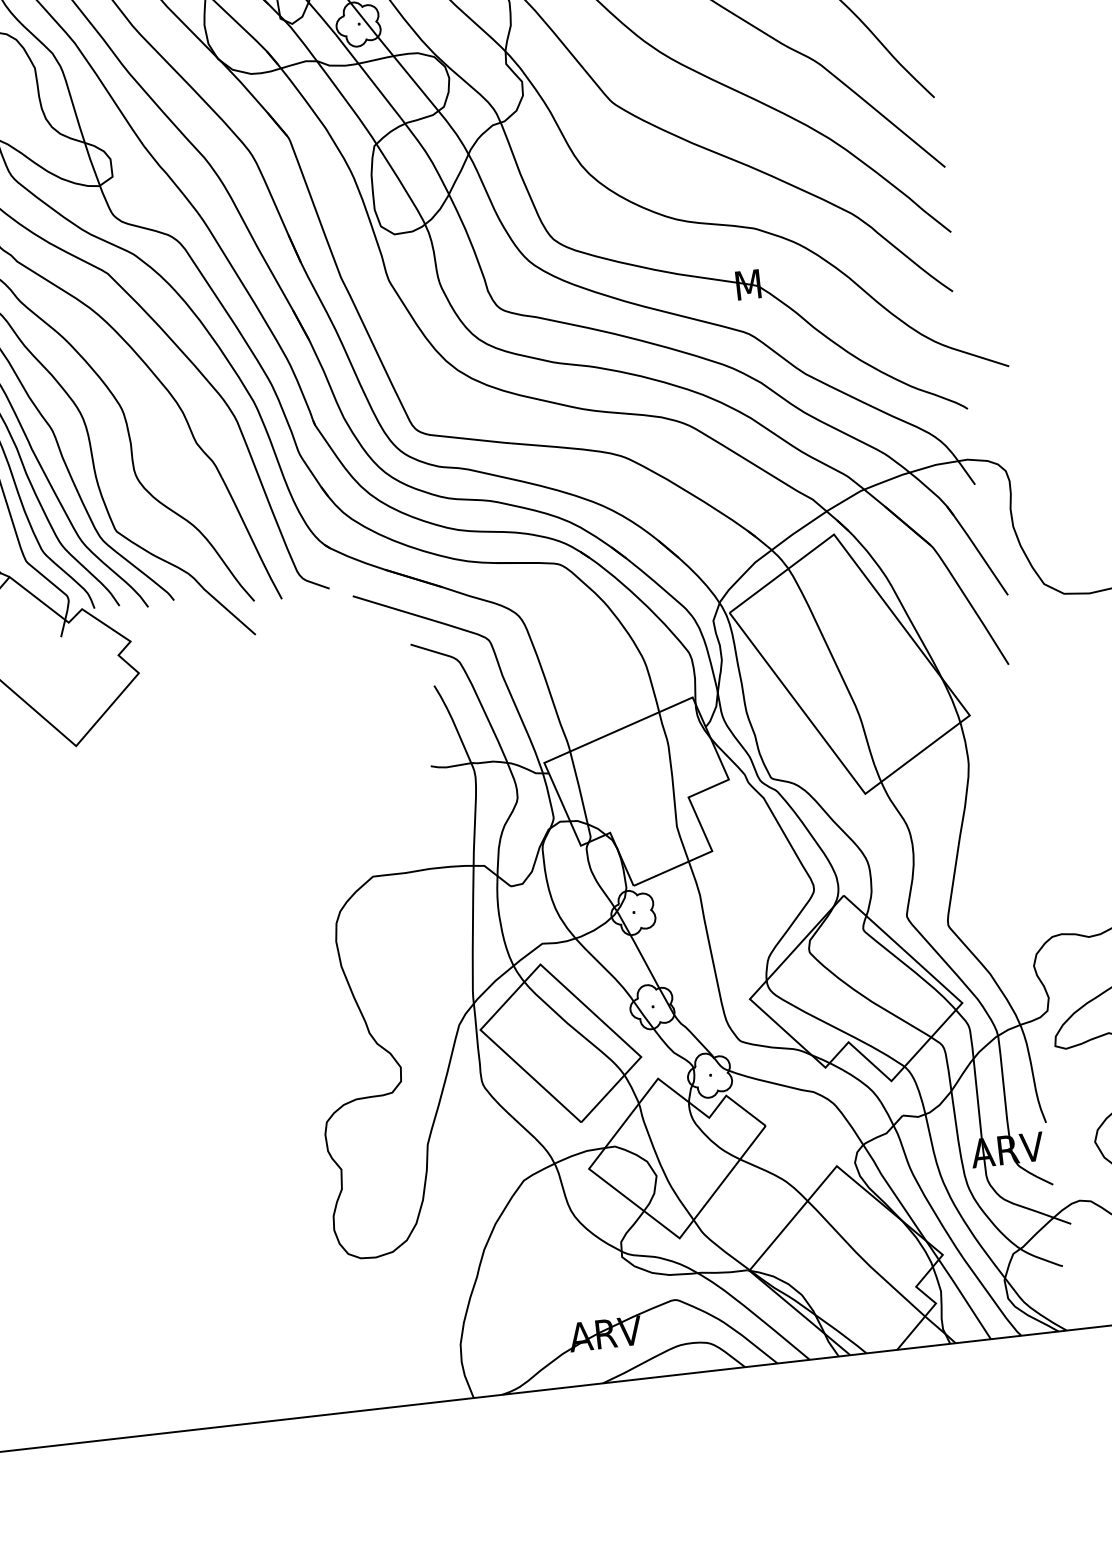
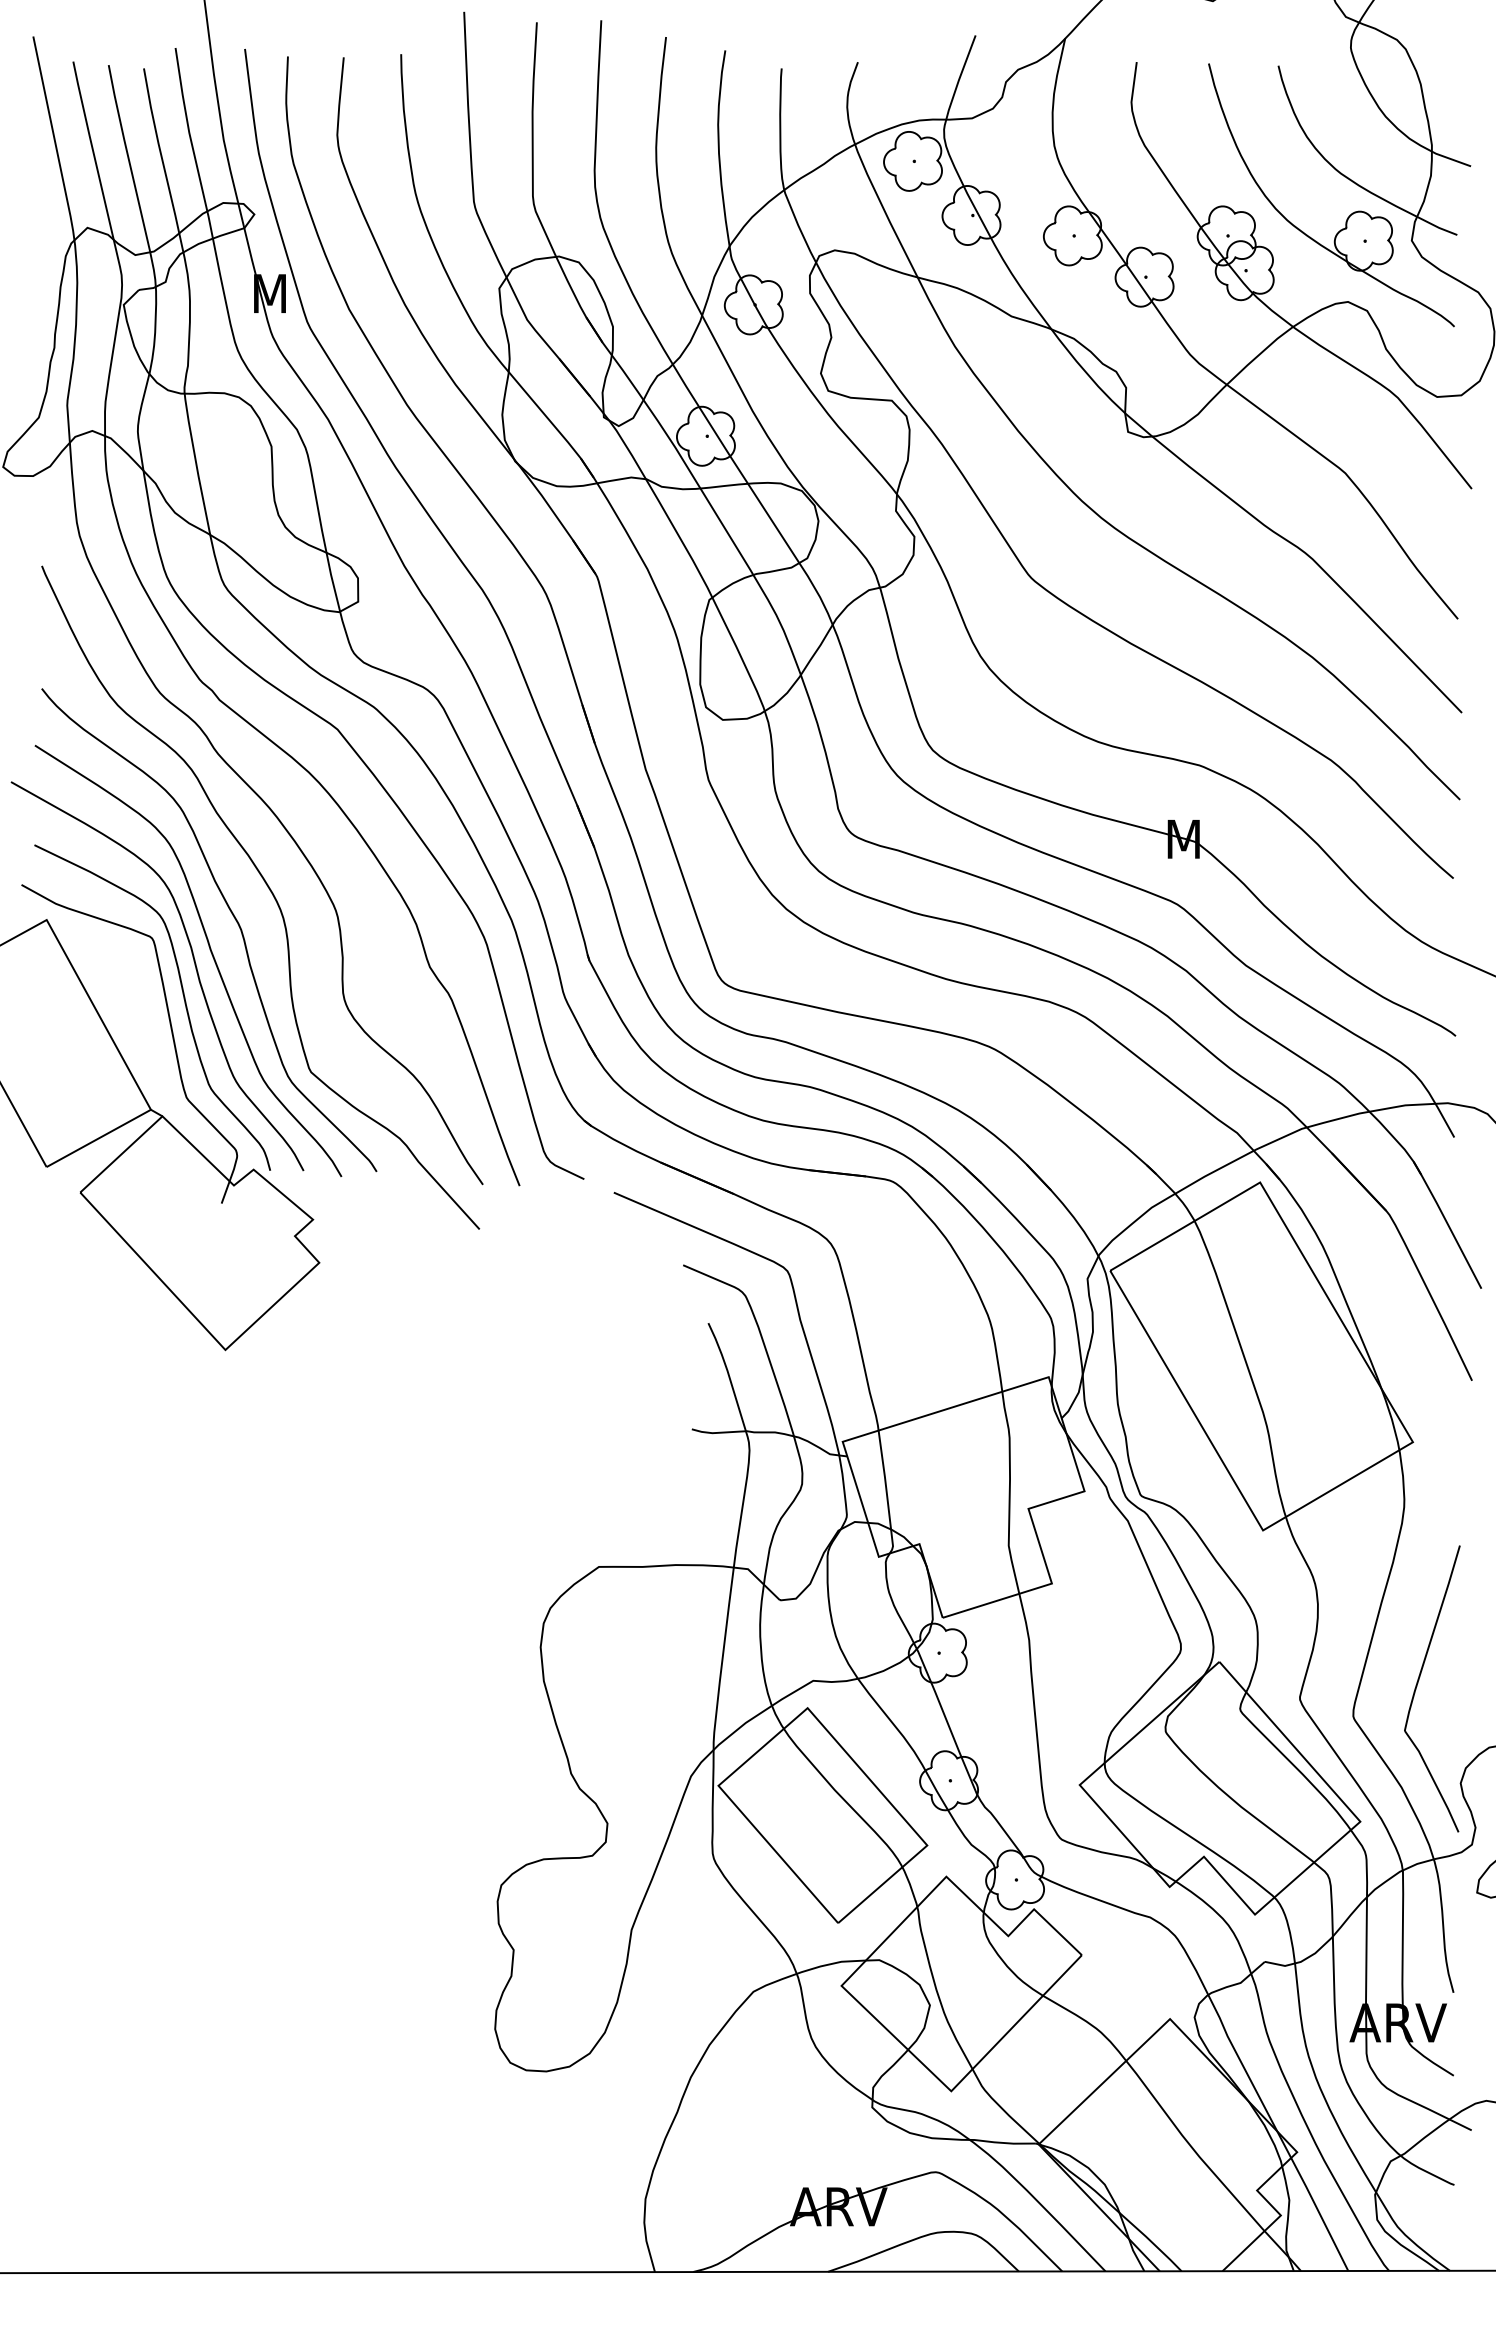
curve: (994, 895) -> (1418, 1683), added

